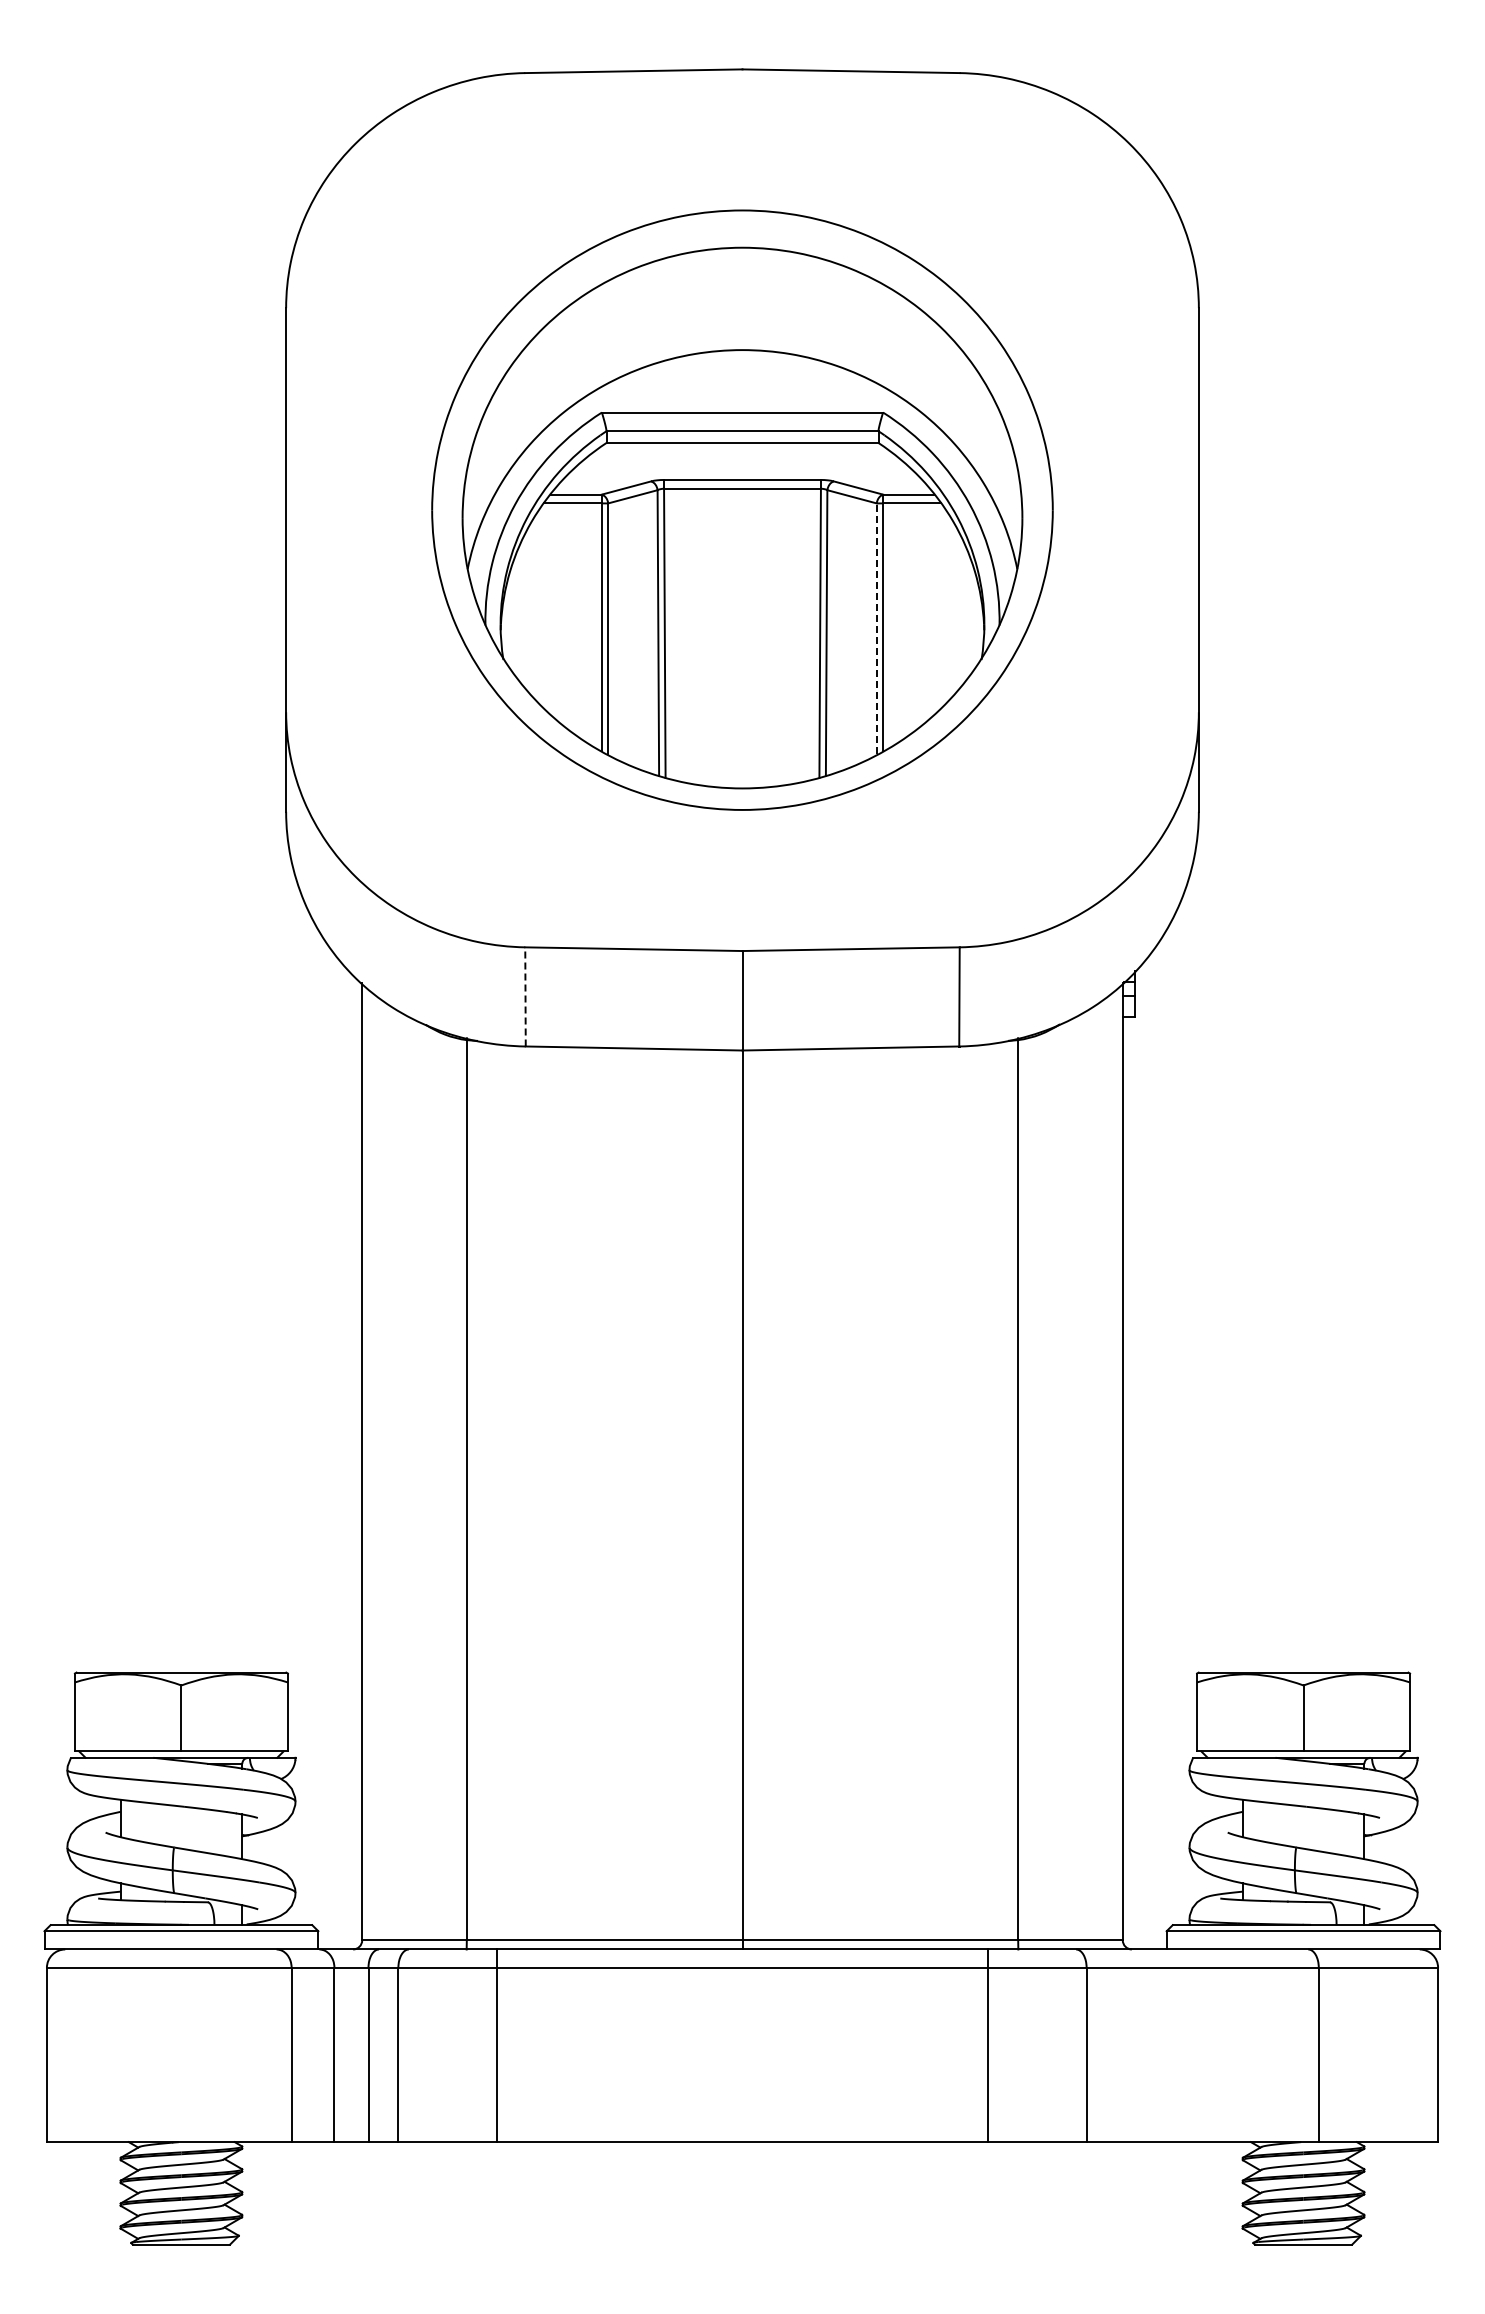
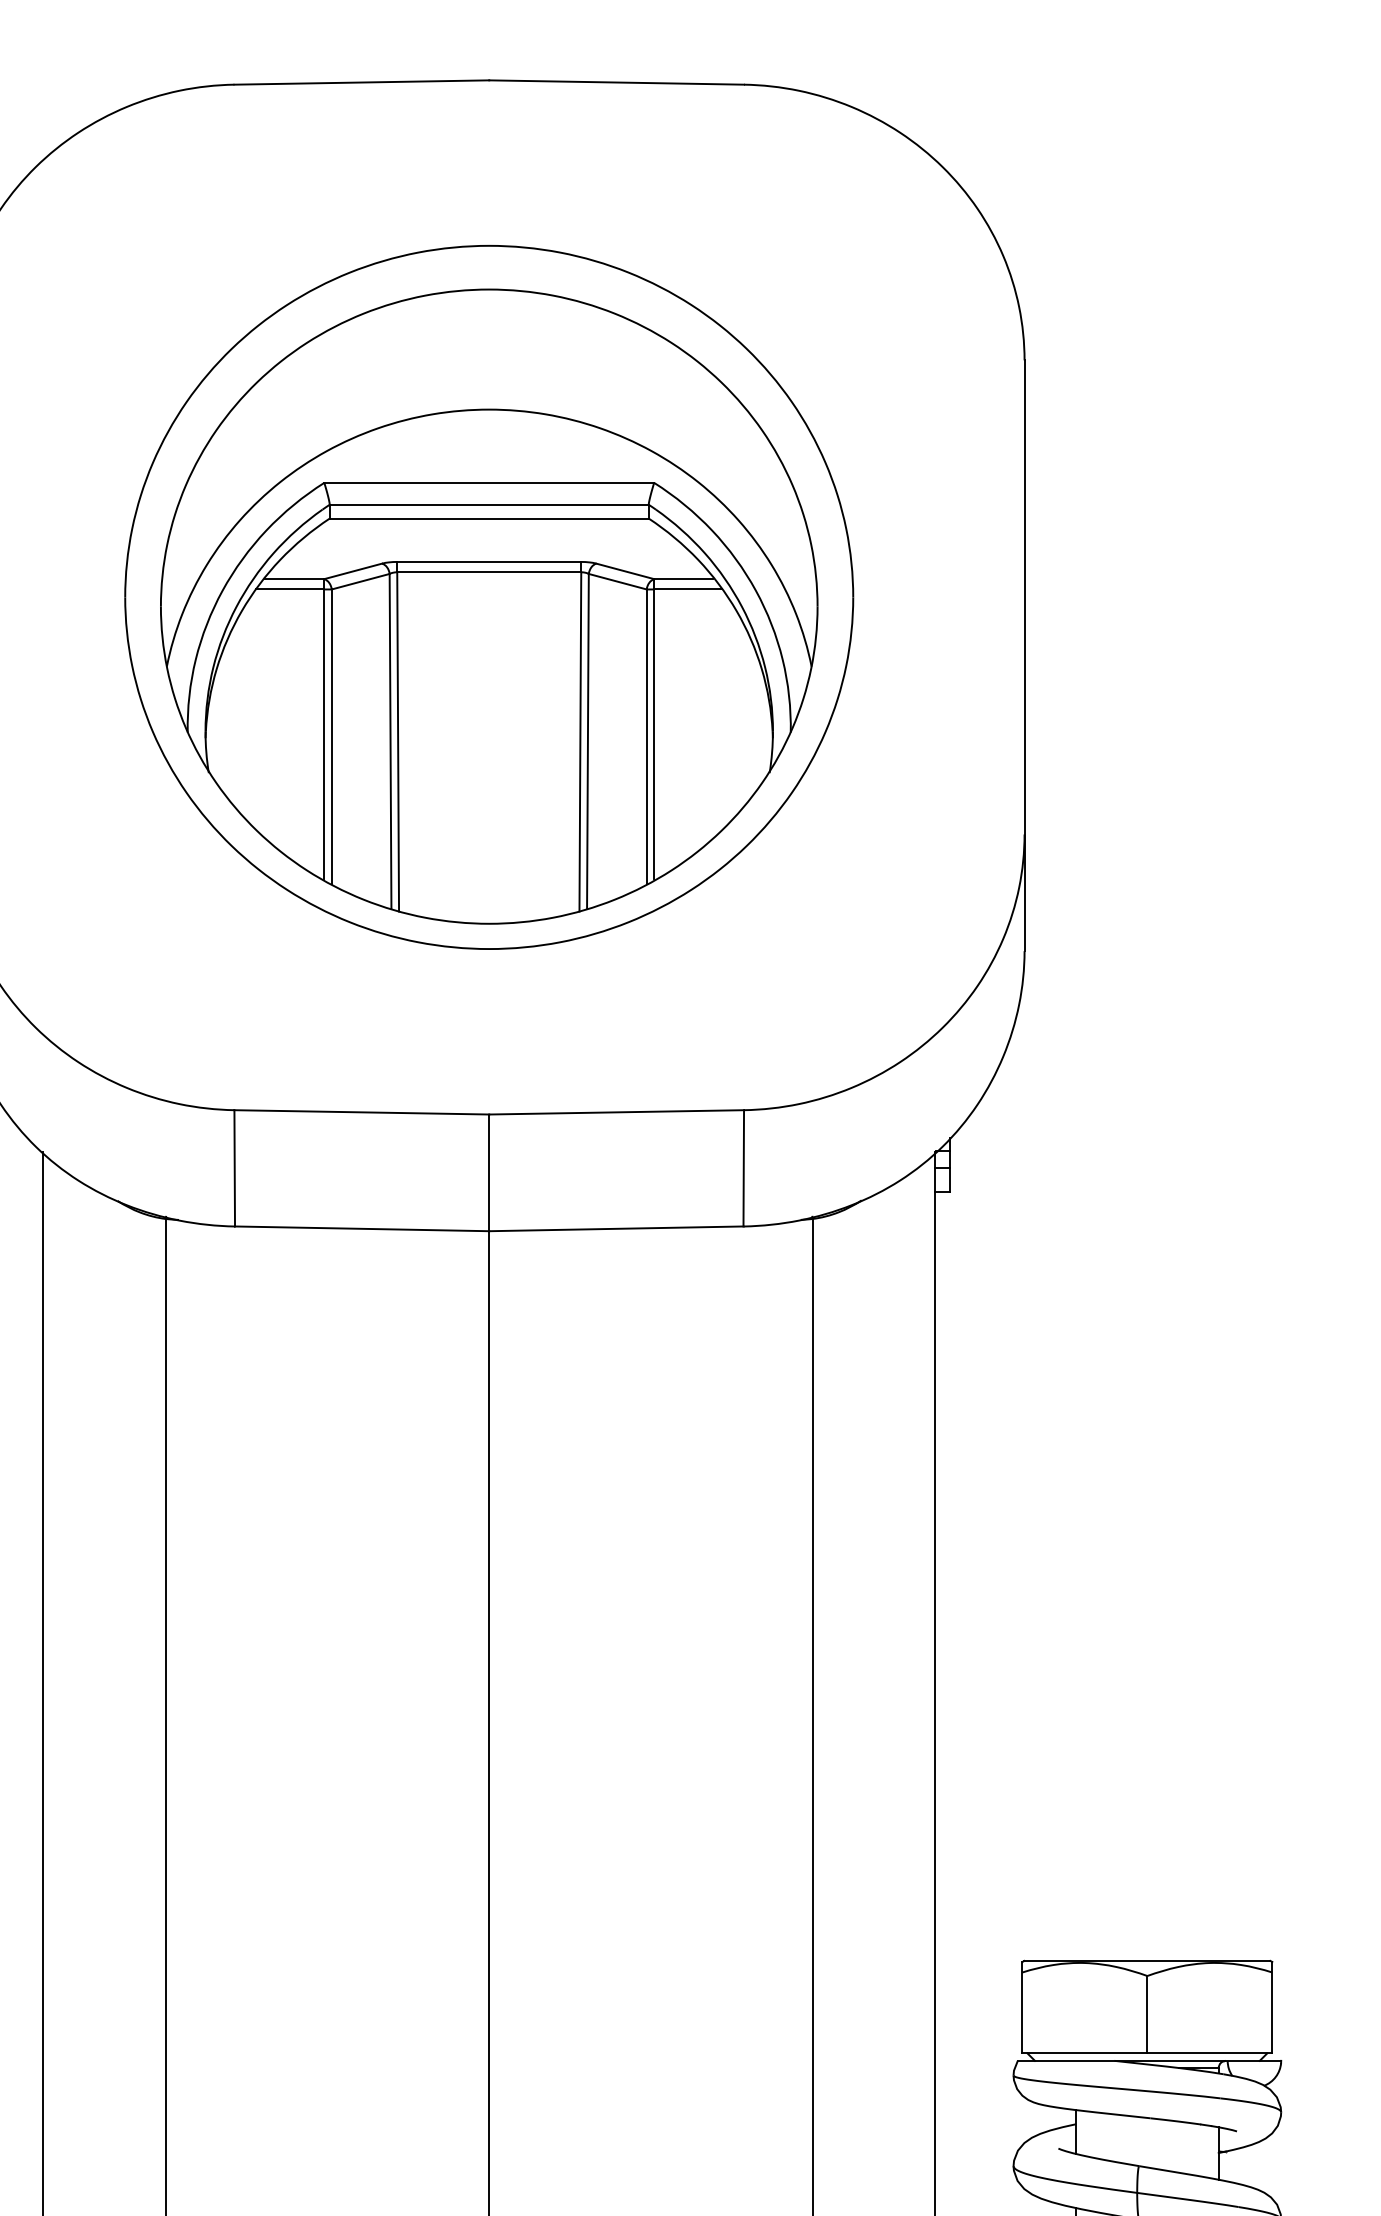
line: (876, 628) -> (646, 736), dashed -> solid
line: (525, 996) -> (234, 1167), dashed -> solid

